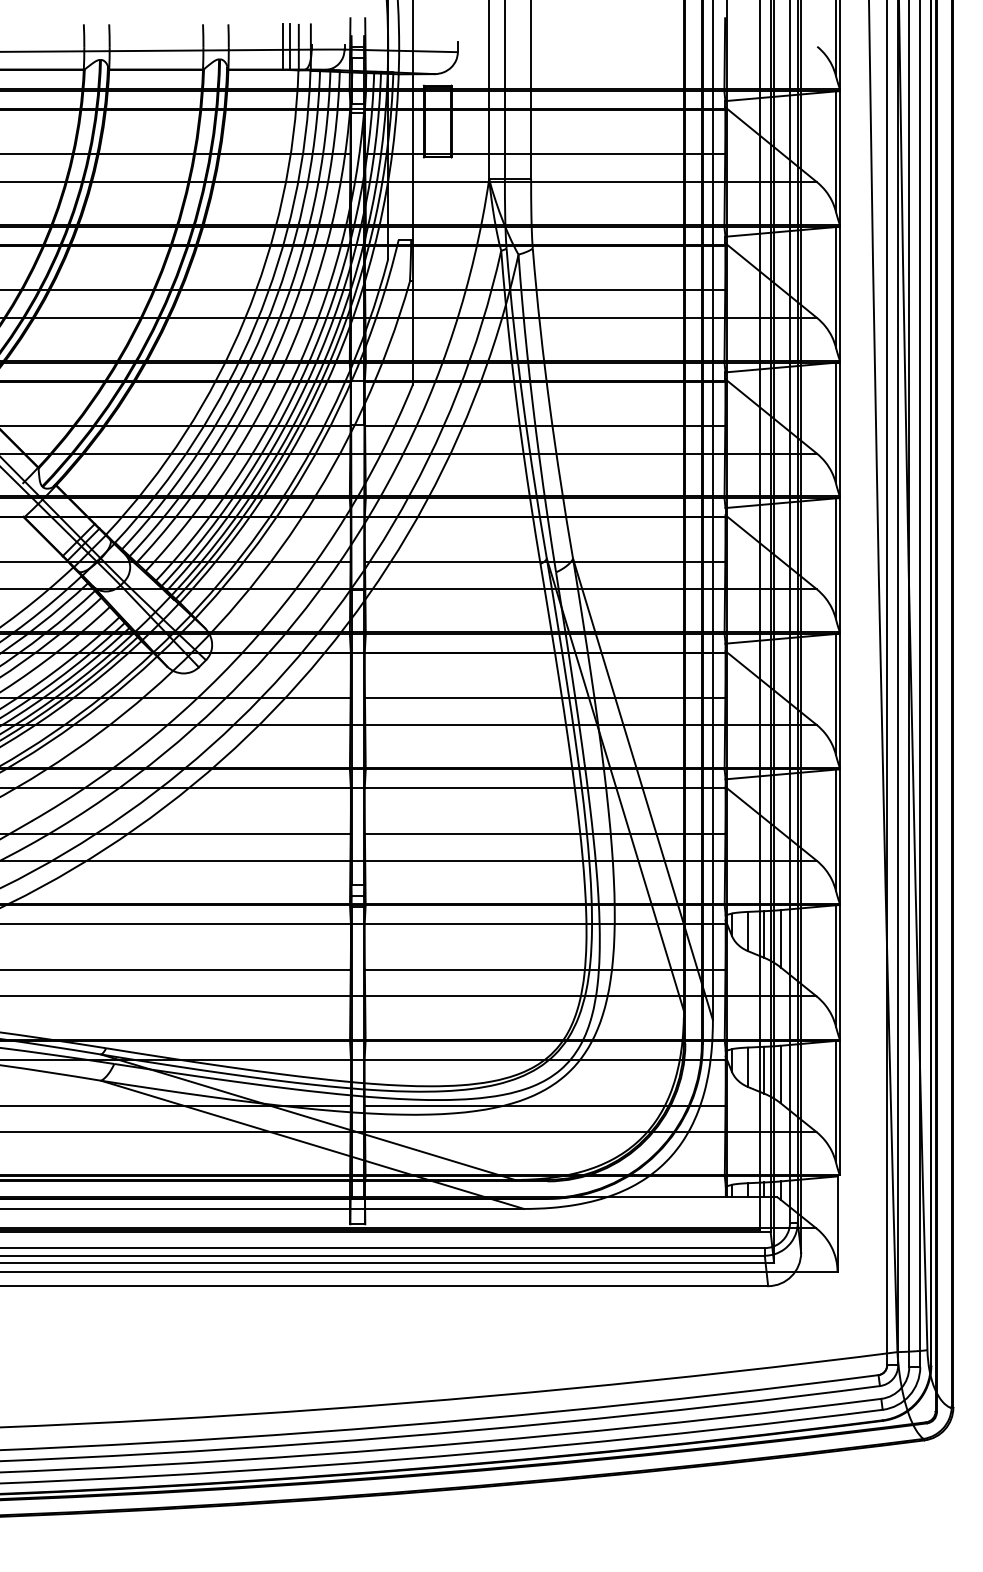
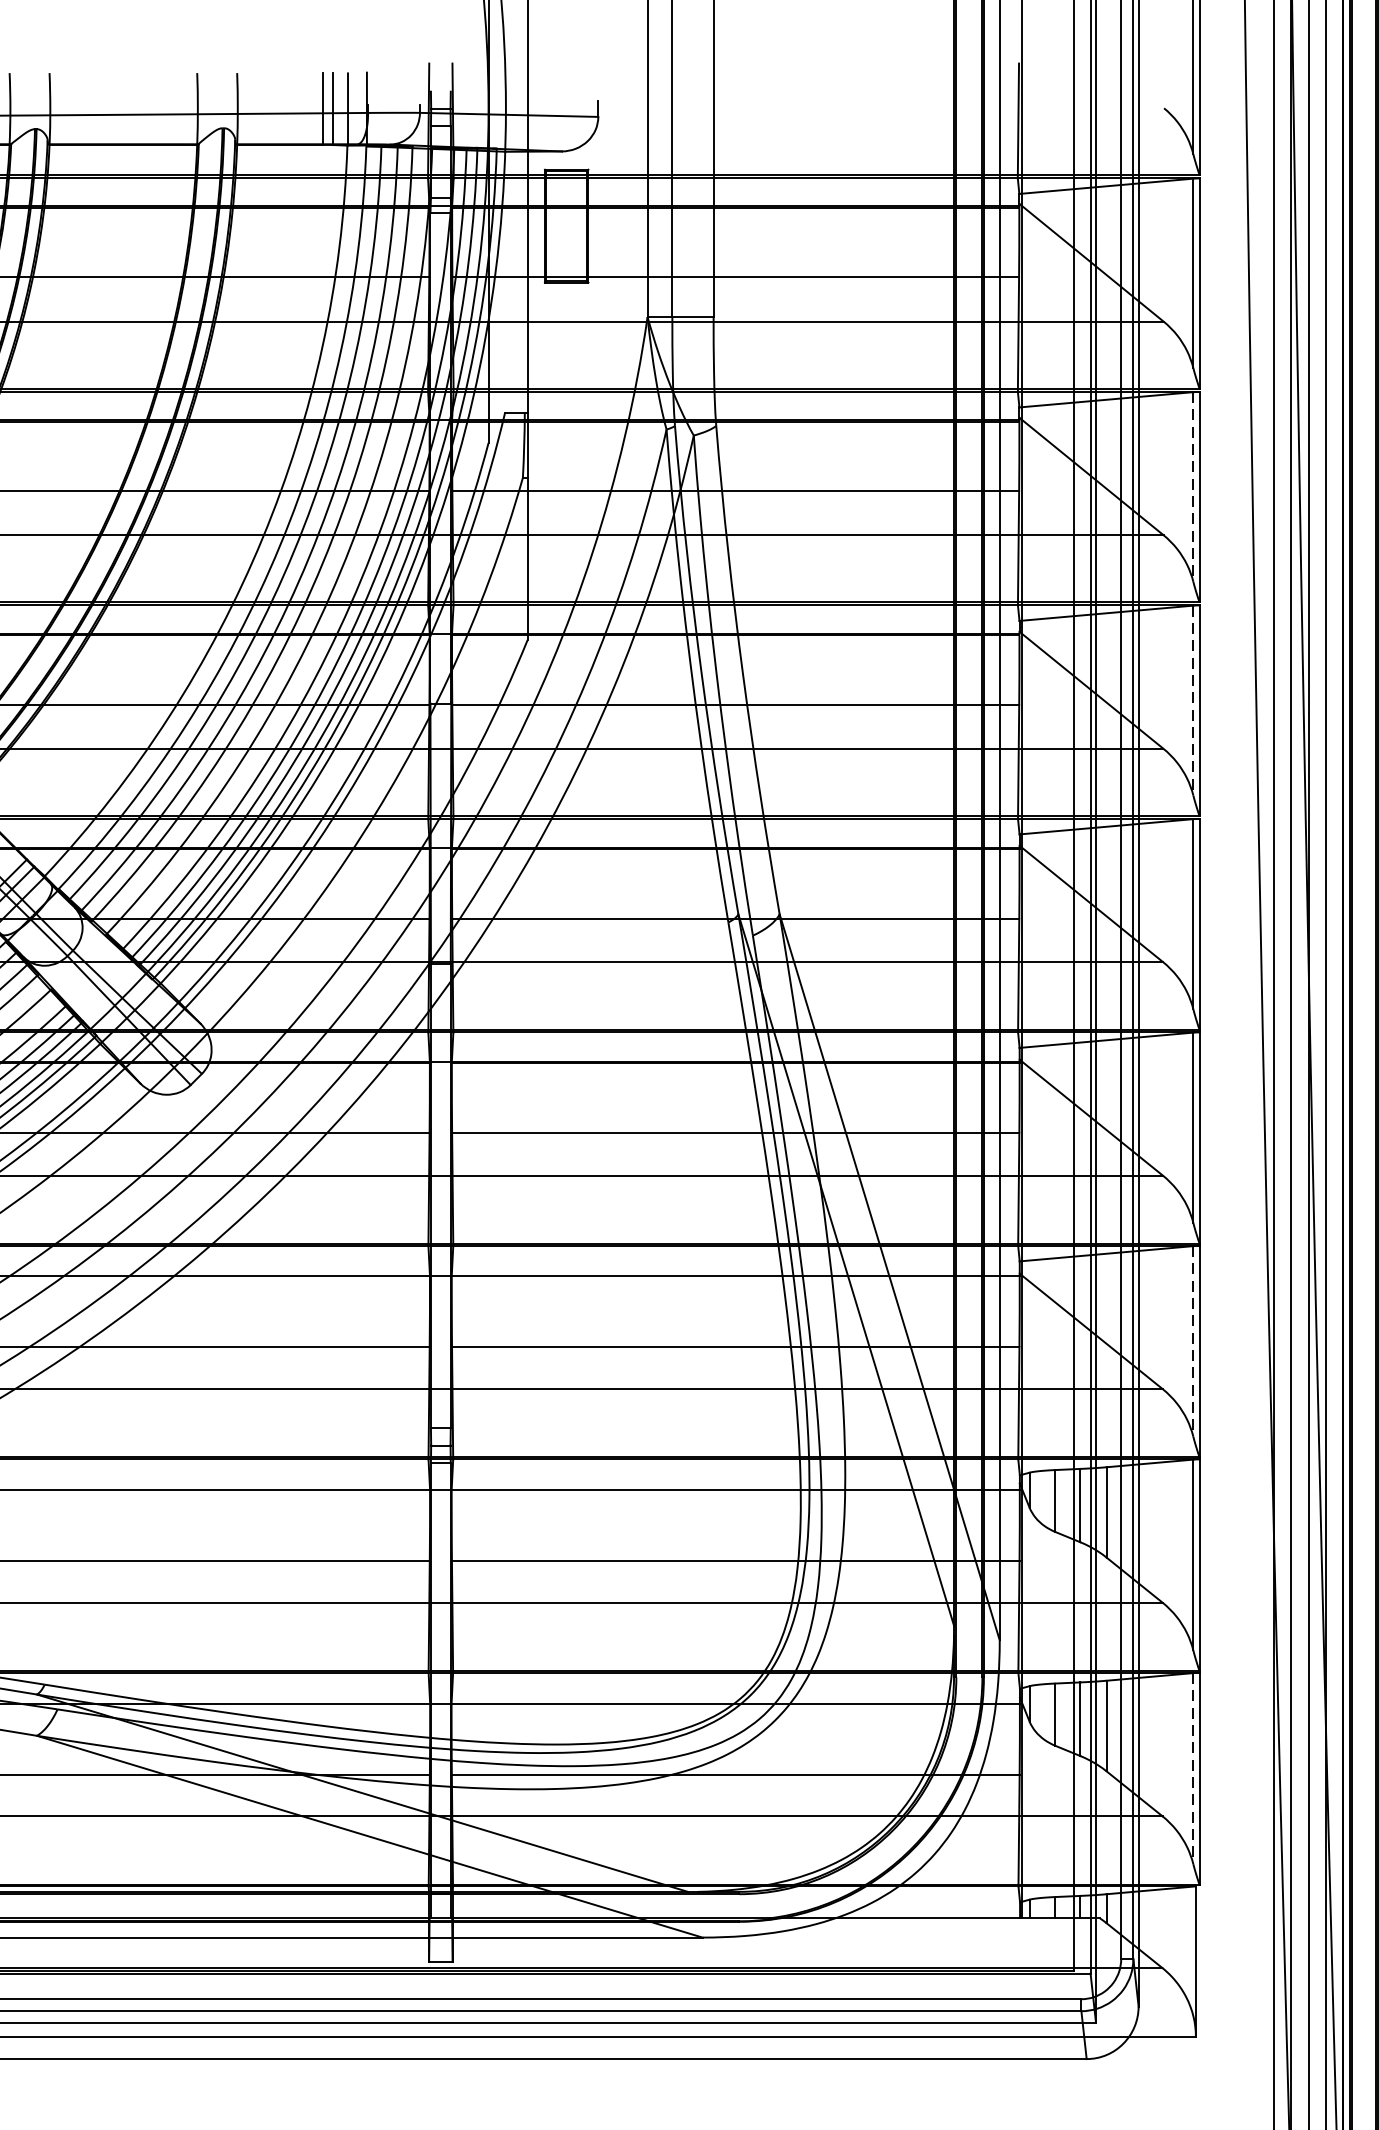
line: (835, 287) -> (1192, 487), solid -> dashed
line: (835, 423) -> (1192, 701), solid -> dashed
line: (835, 830) -> (1192, 1341), solid -> dashed
line: (835, 1101) -> (1192, 1768), solid -> dashed

